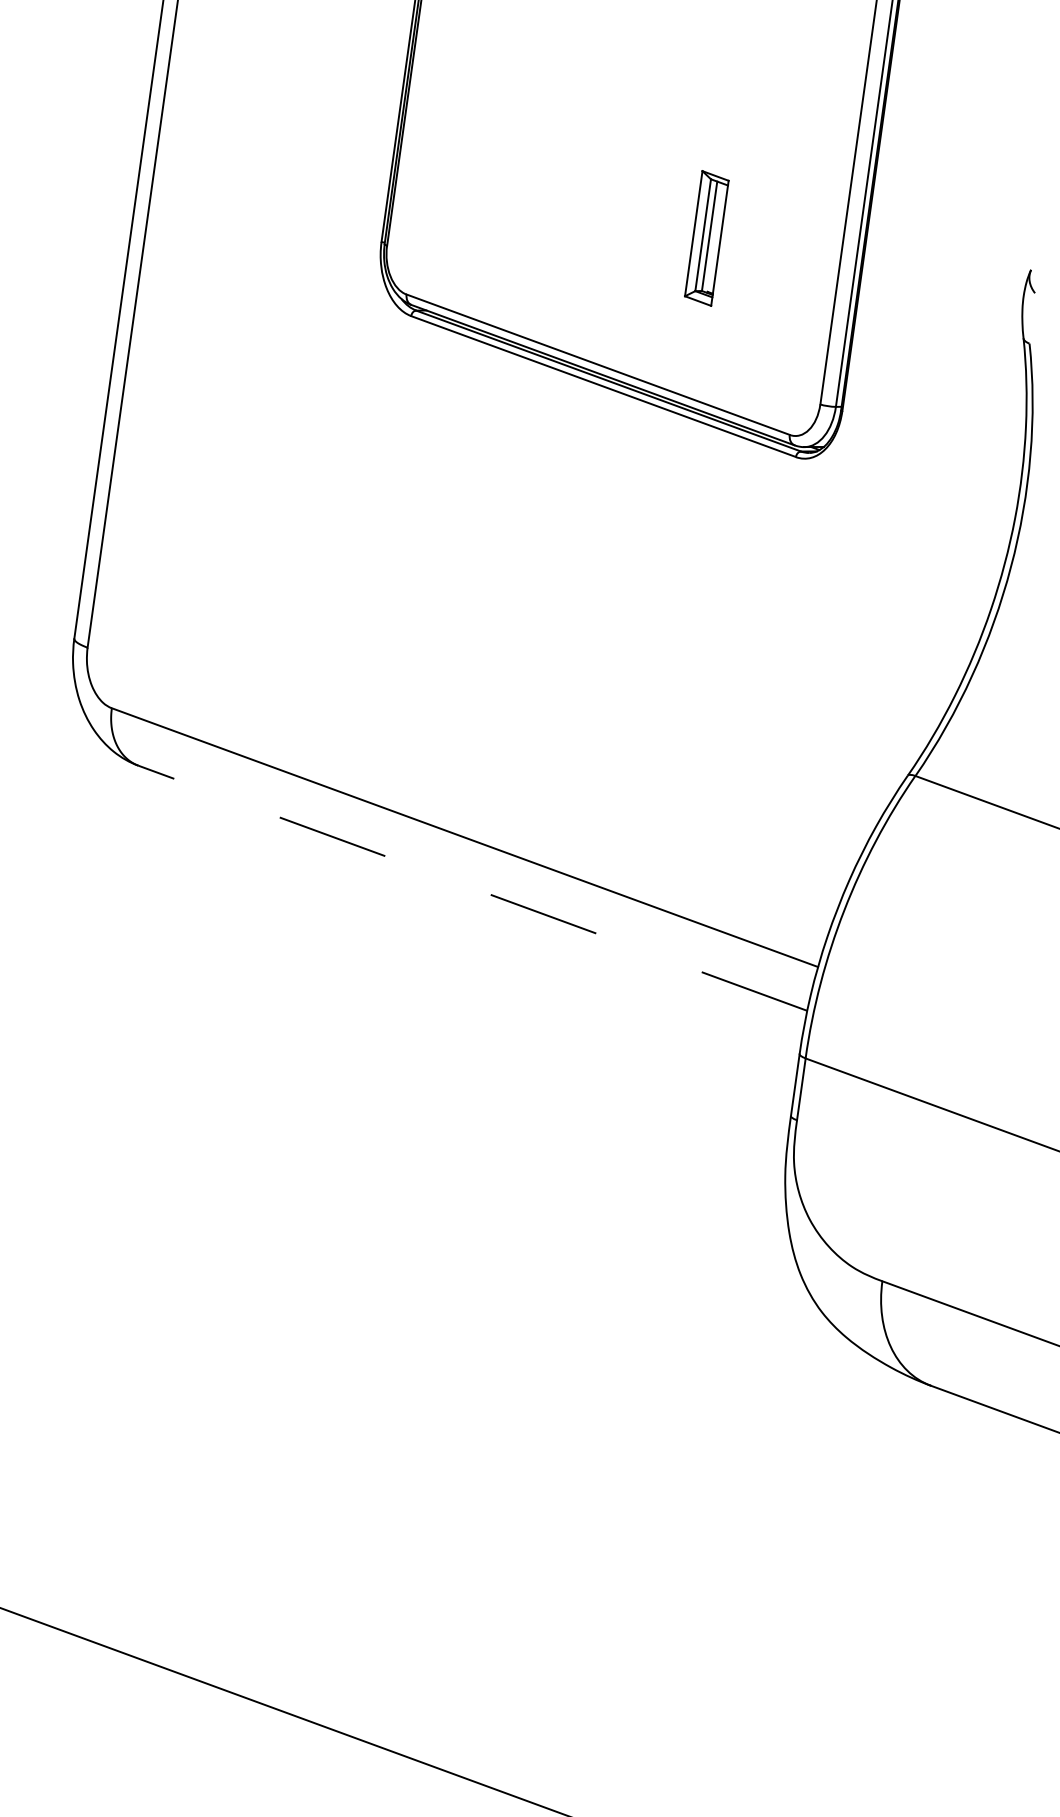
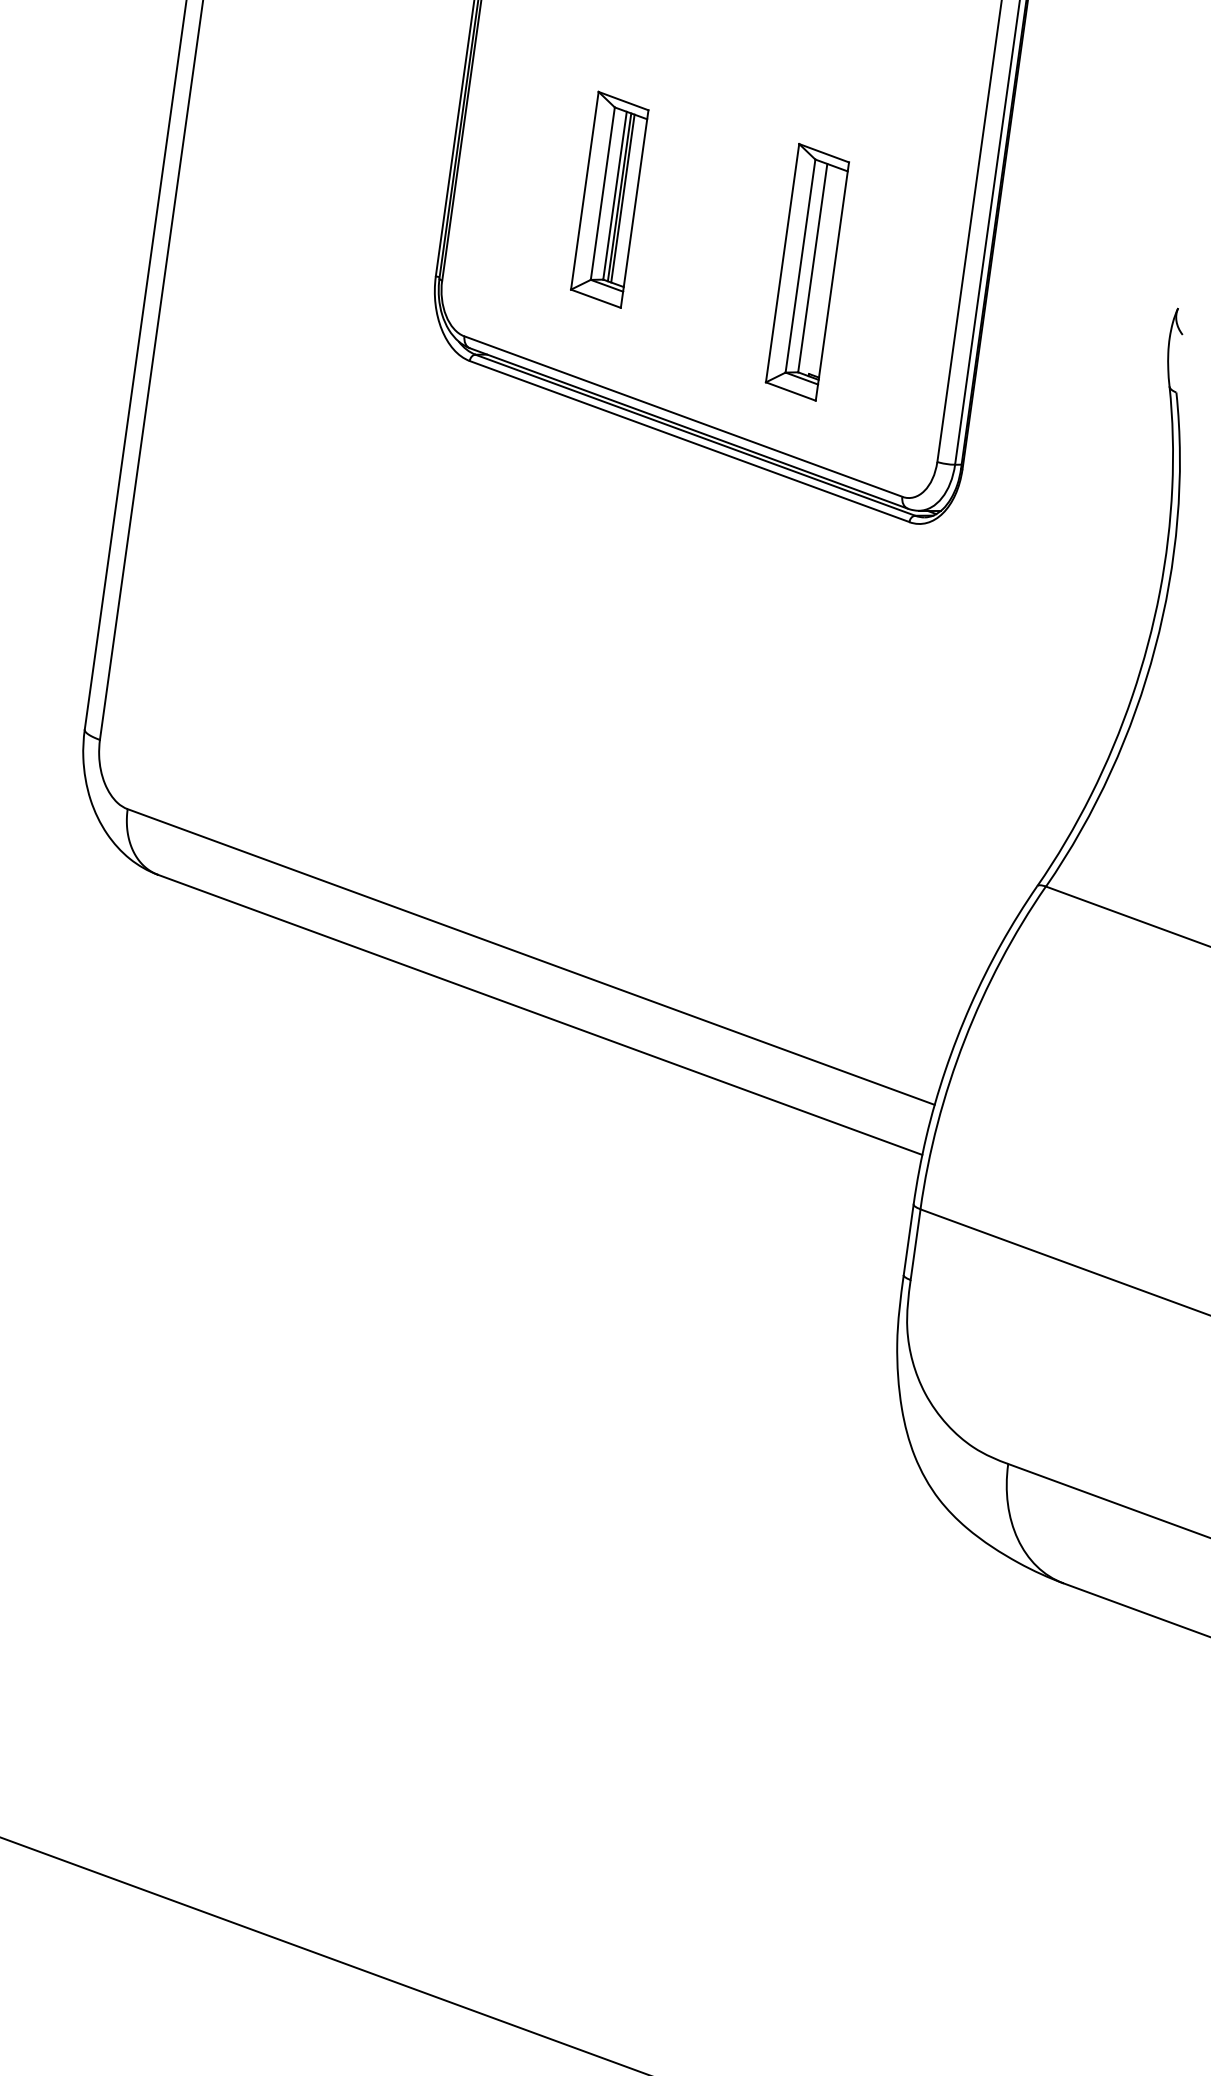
part: (533, 174) -> (609, 199), added
part: (706, 238) -> (807, 272), size x1.67
line: (472, 888) -> (539, 1015), dashed -> solid

